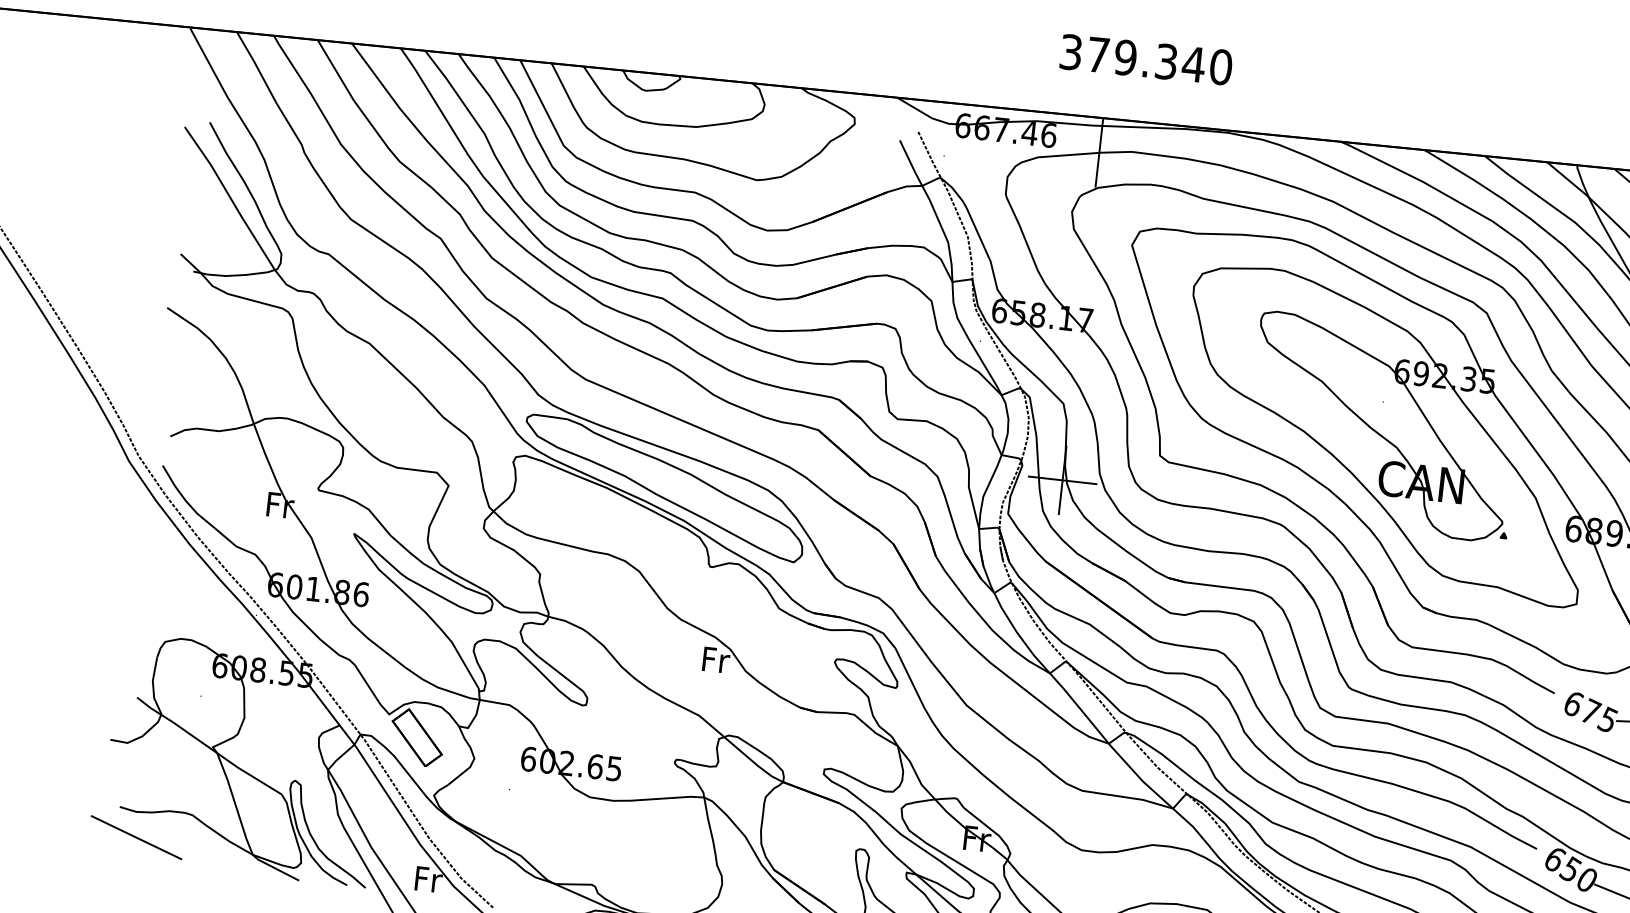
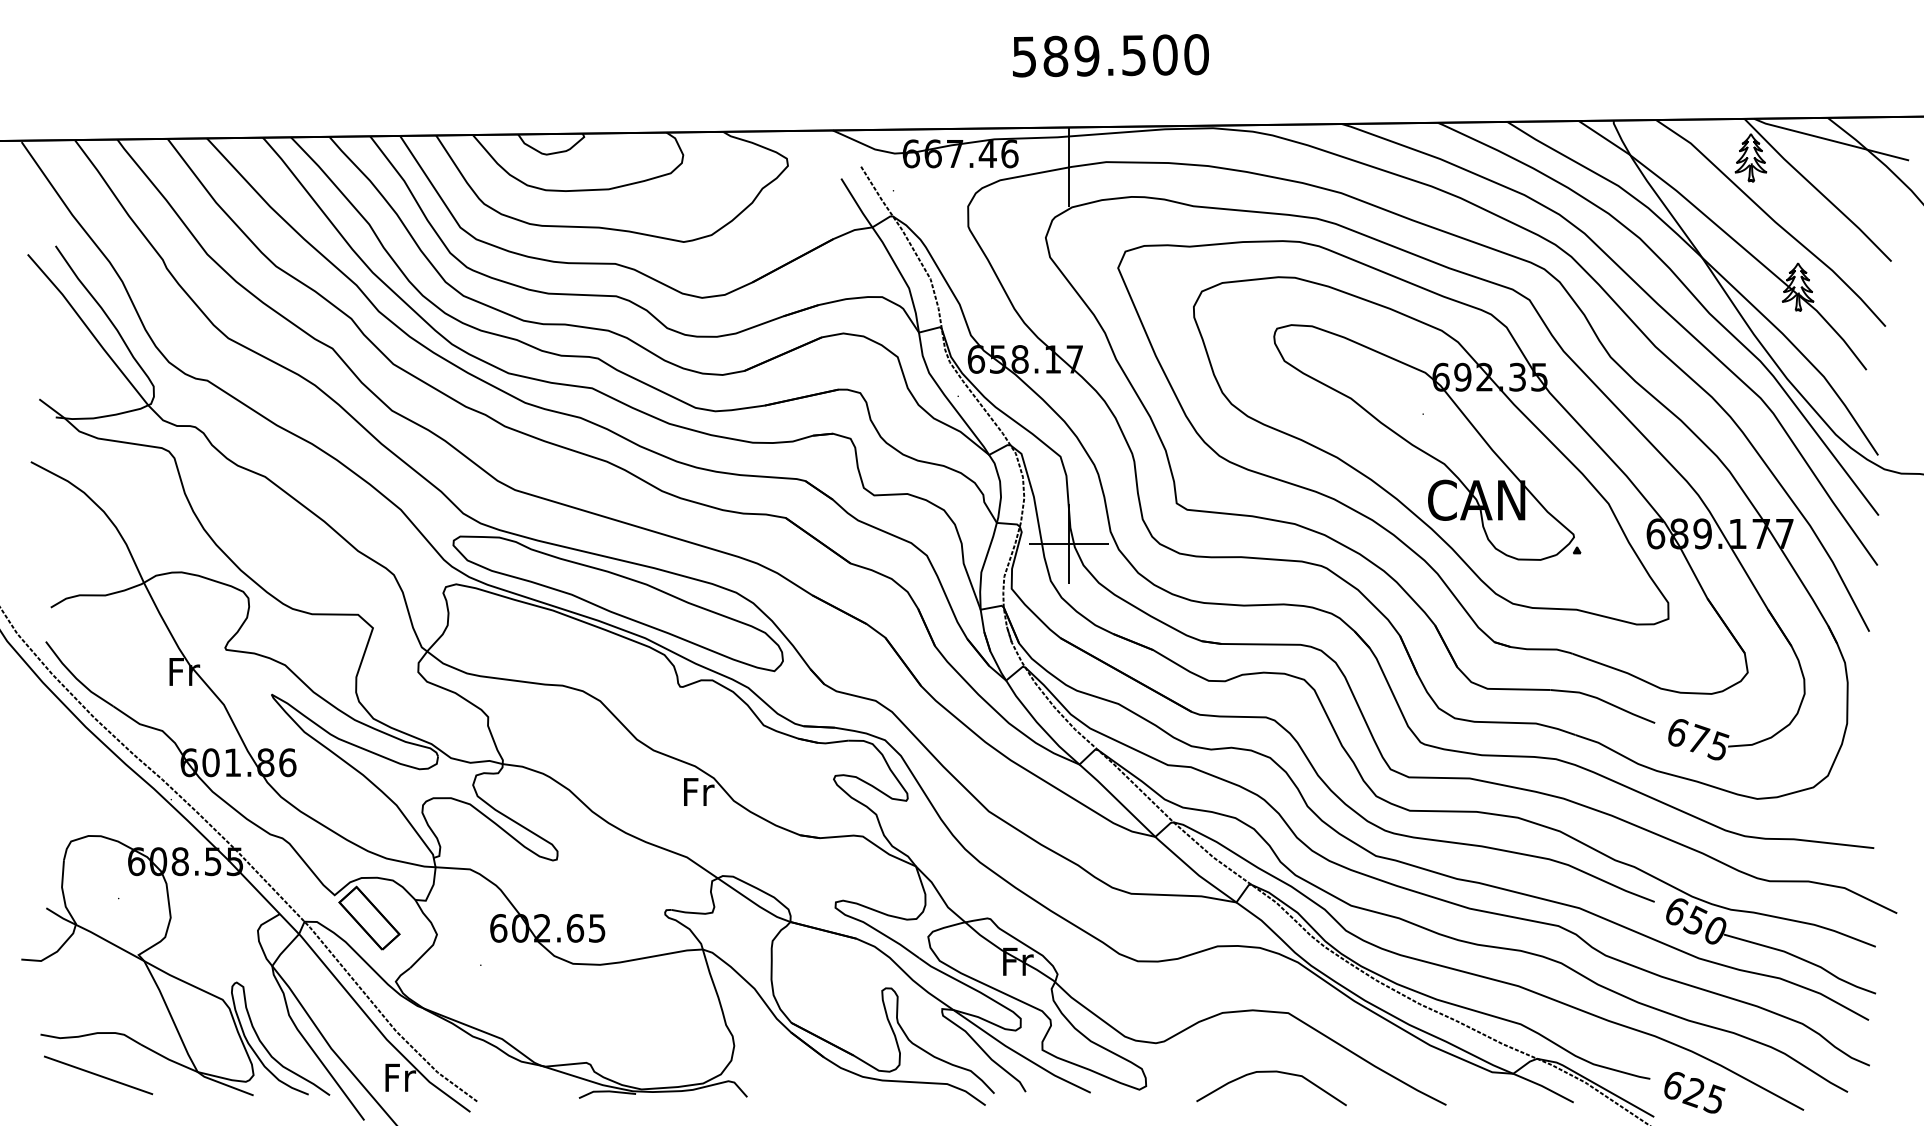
text: (1133, 58) -> (1095, 55), 379.340 -> 589.500
line: (136, 837) -> (98, 1075), moved

